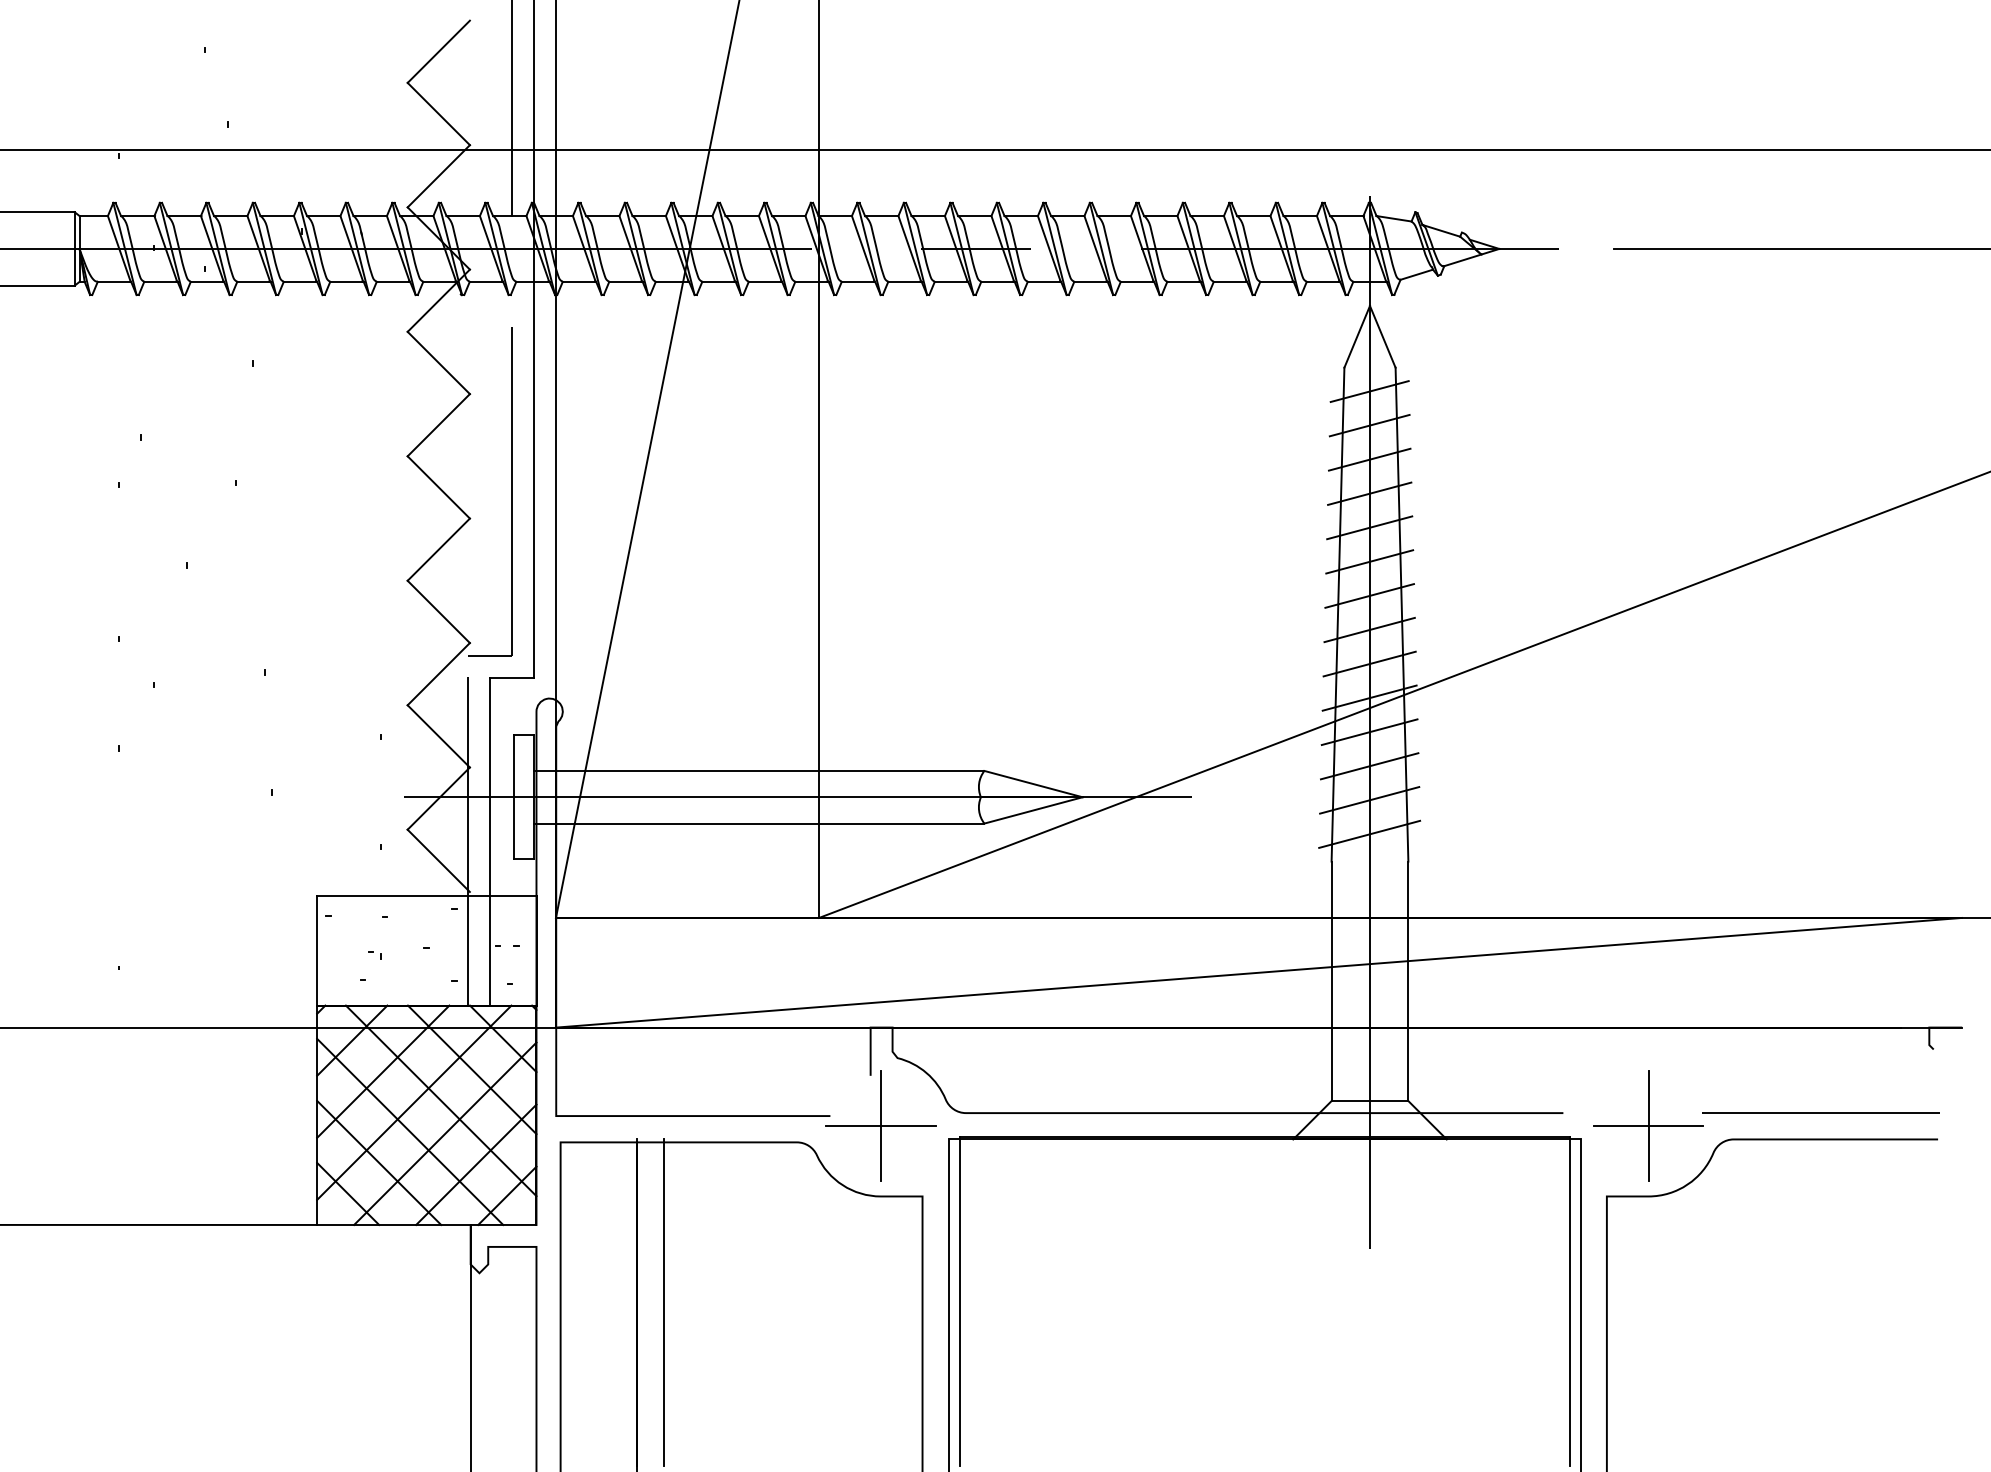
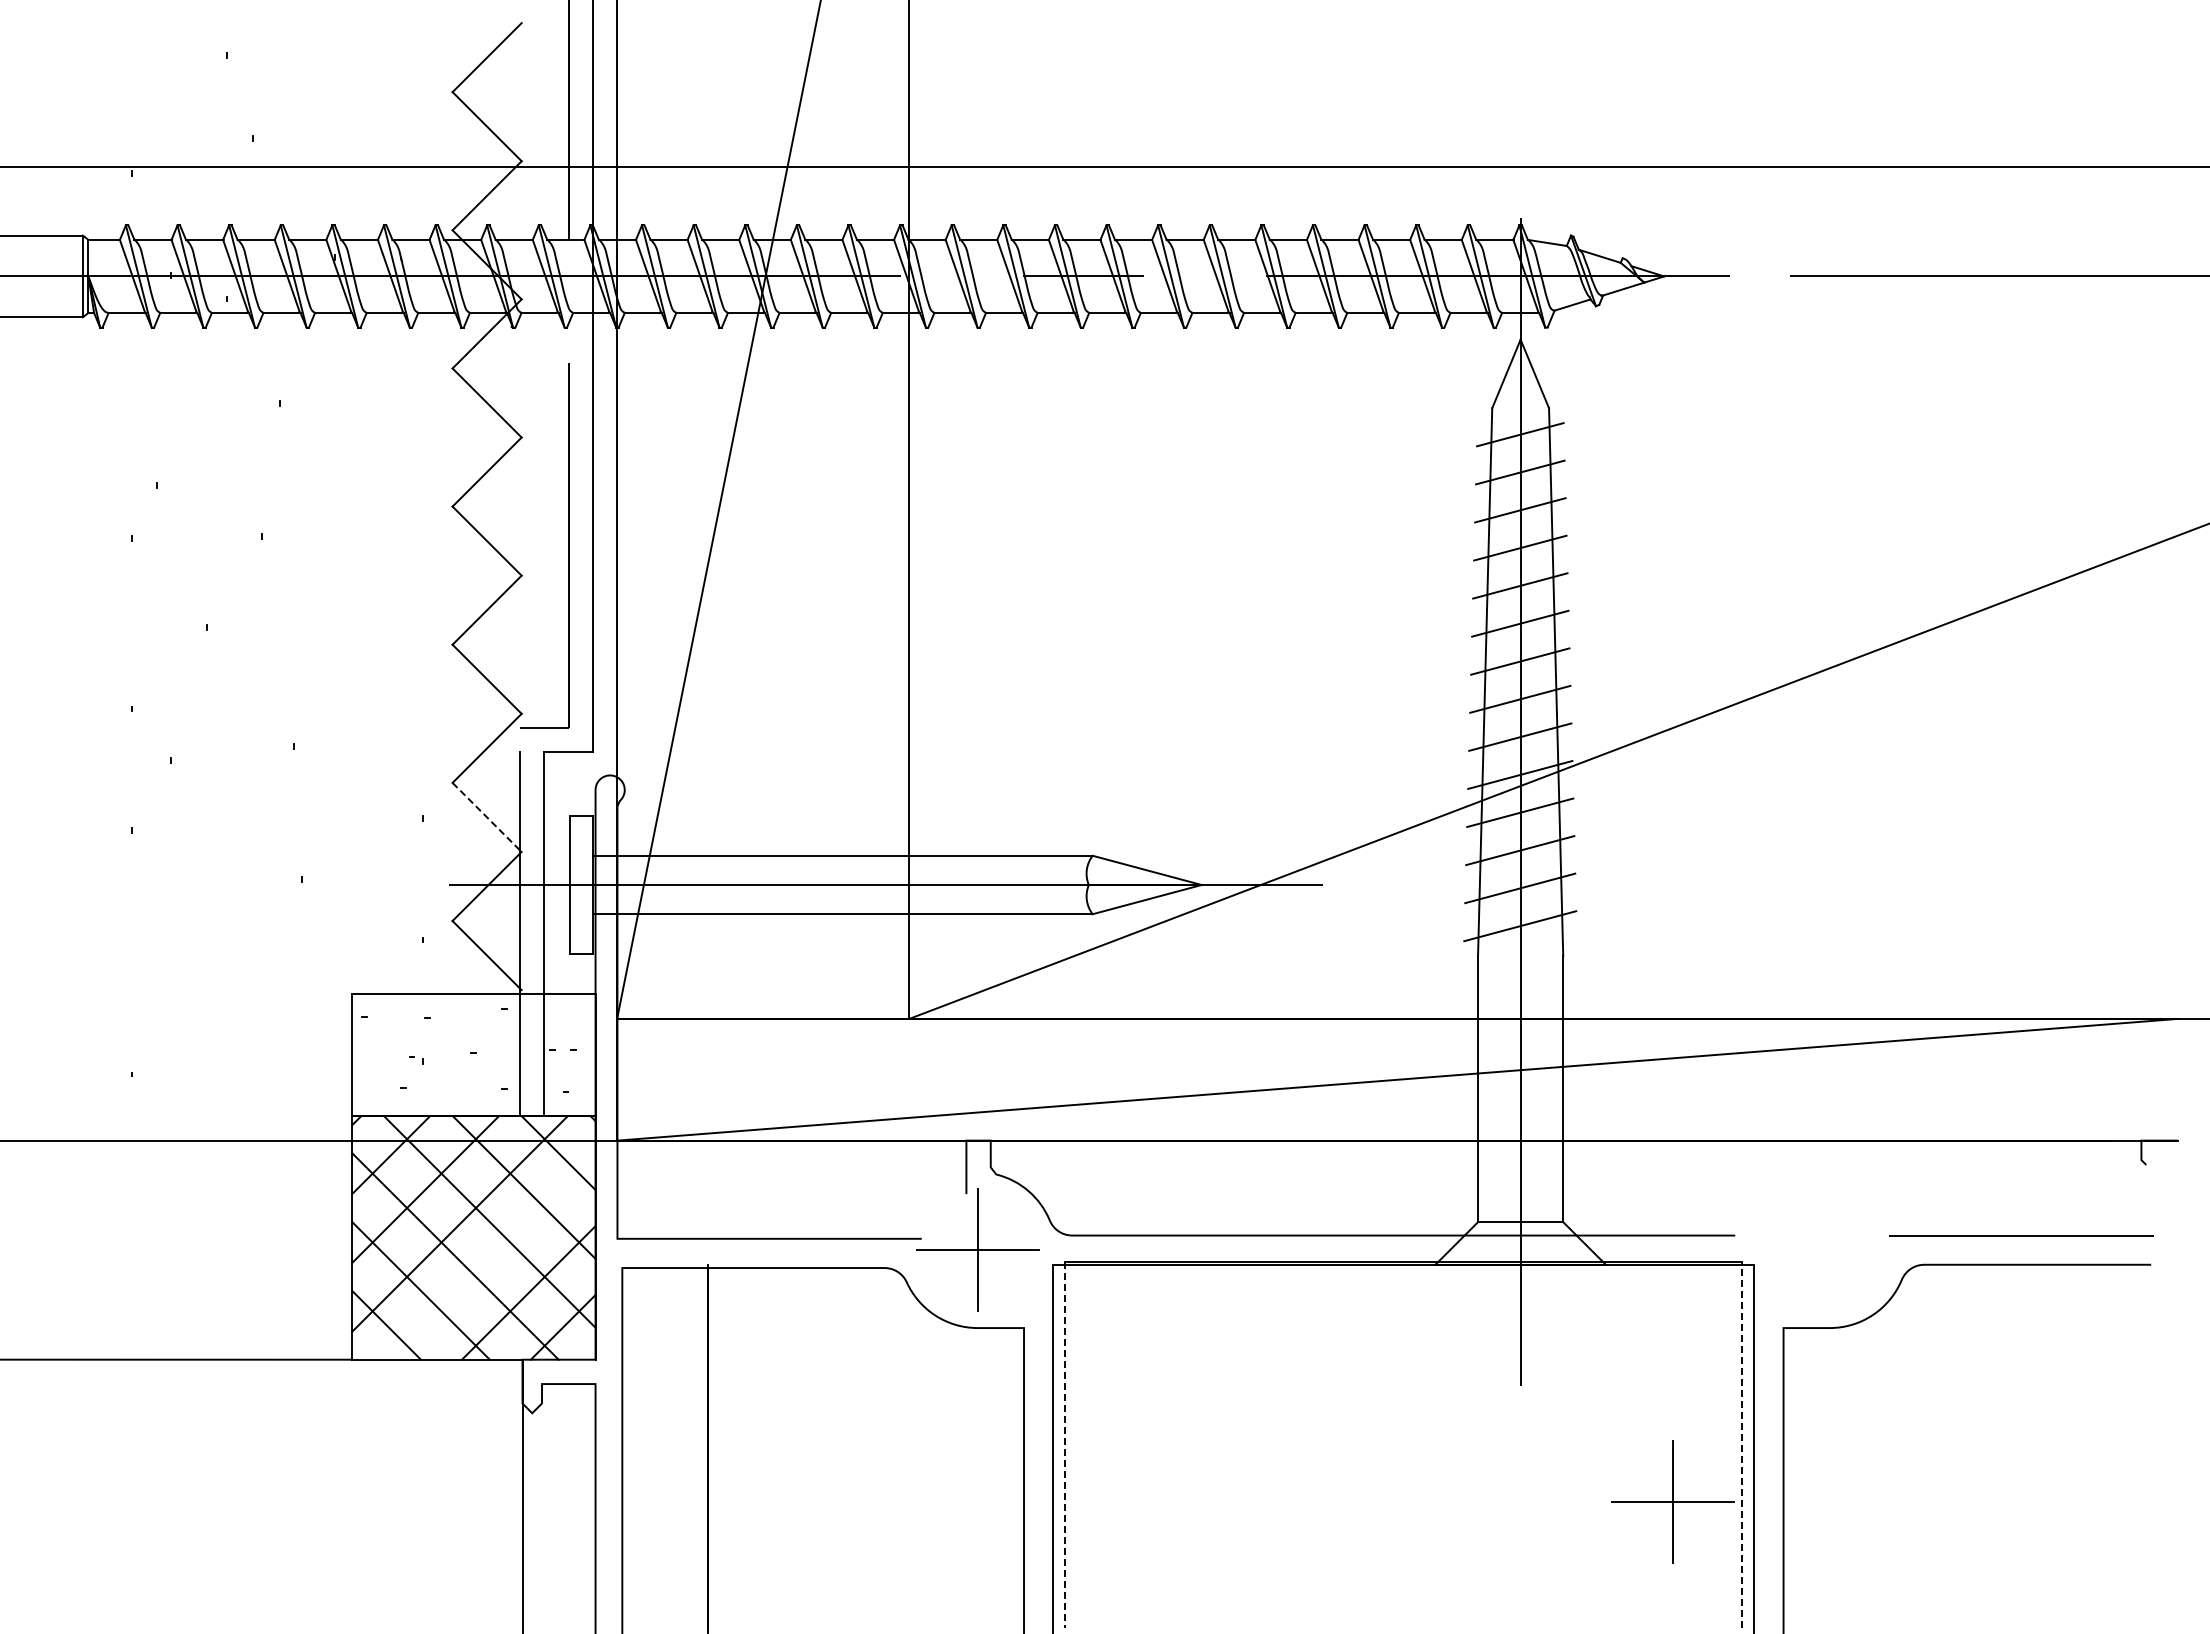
line: (439, 736) -> (487, 817), solid -> dashed
part: (1648, 1125) -> (1672, 1501), moved
line: (445, 1133) -> (494, 1258), removed
line: (663, 1302) -> (736, 1445), removed
line: (959, 1302) -> (1065, 1445), solid -> dashed
line: (1569, 1302) -> (1742, 1445), solid -> dashed

